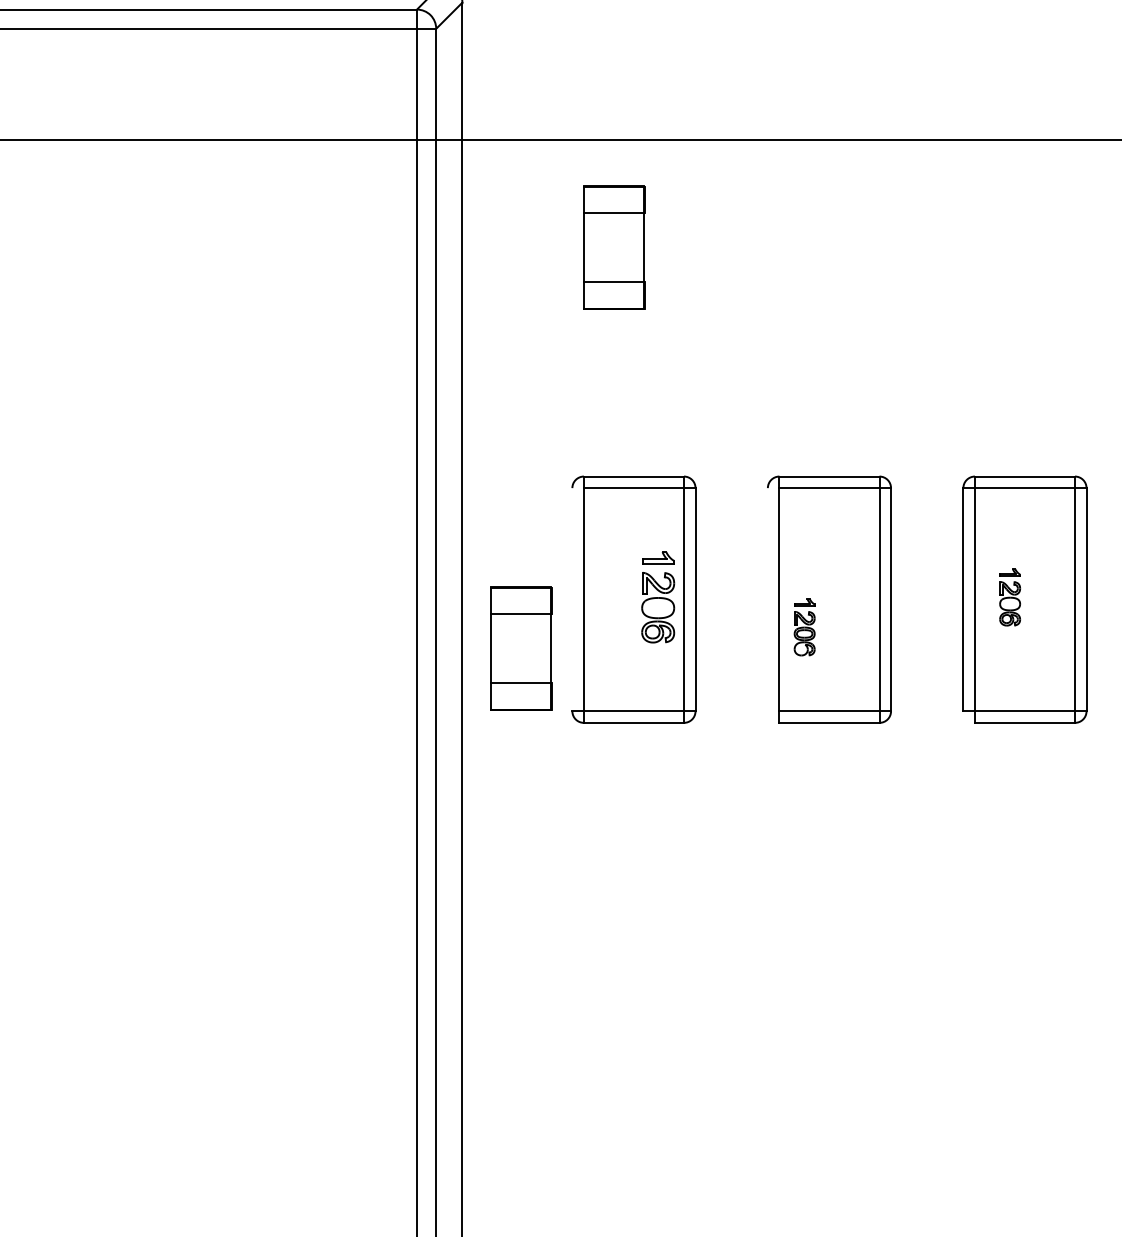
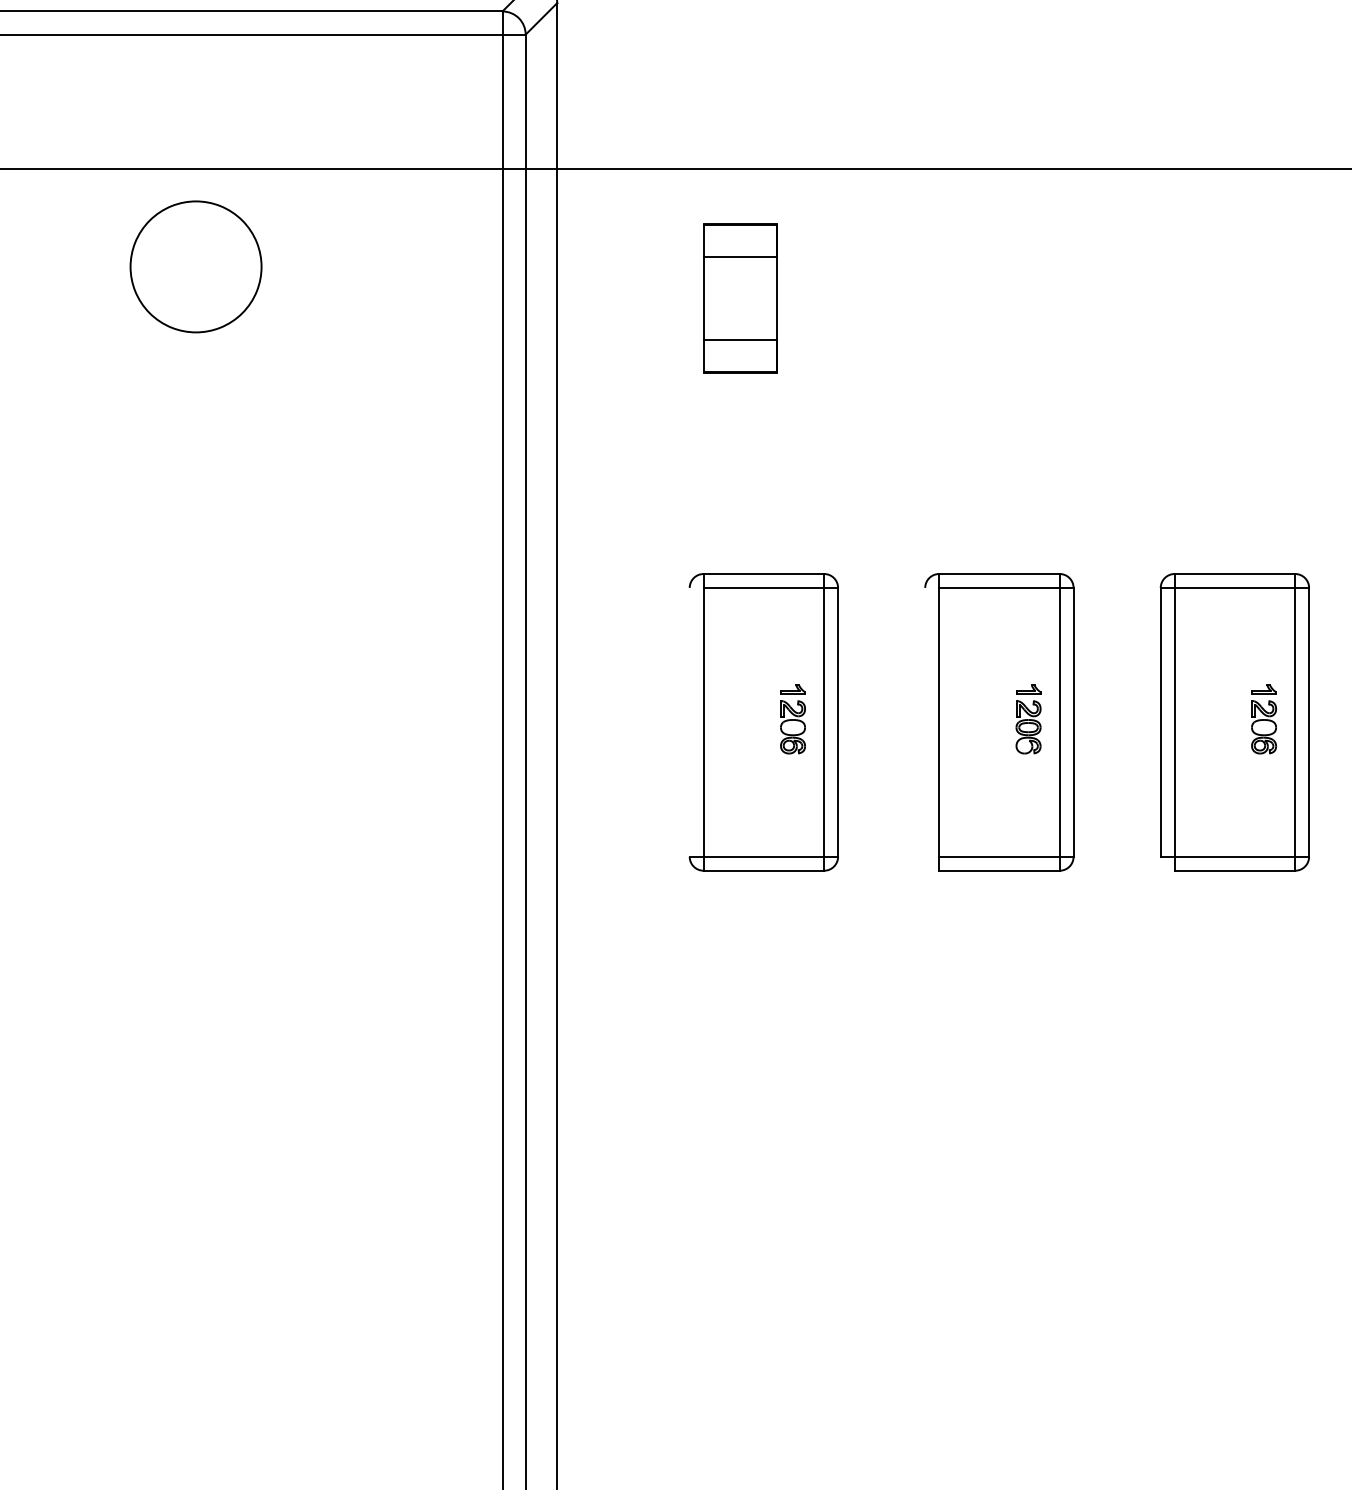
part: (162, 221) -> (195, 266), added
part: (657, 597) -> (792, 719), size x0.62
part: (1009, 597) -> (1263, 719), moved
part: (804, 627) -> (1028, 719), moved
part: (521, 648) -> (628, 781), removed

